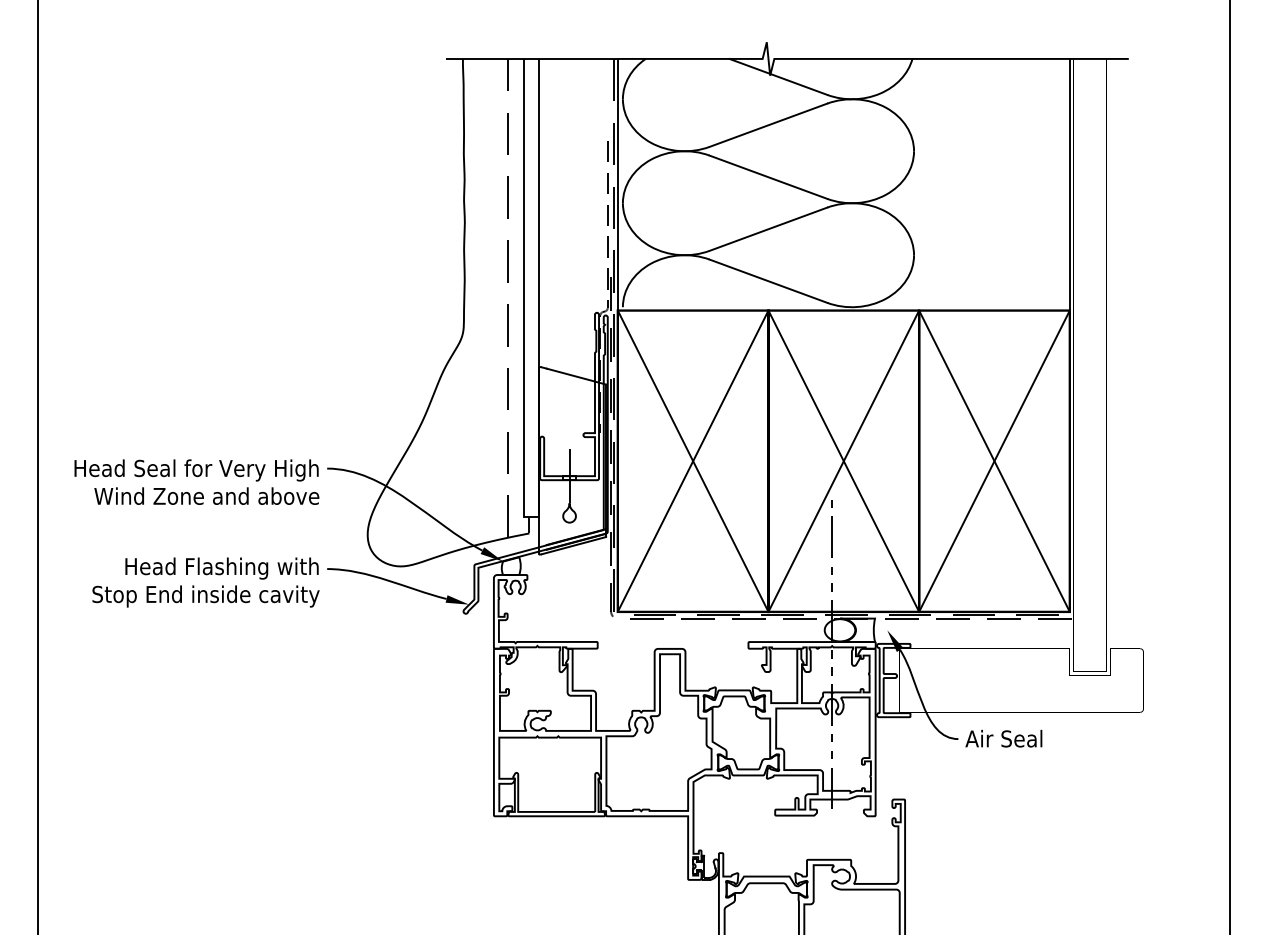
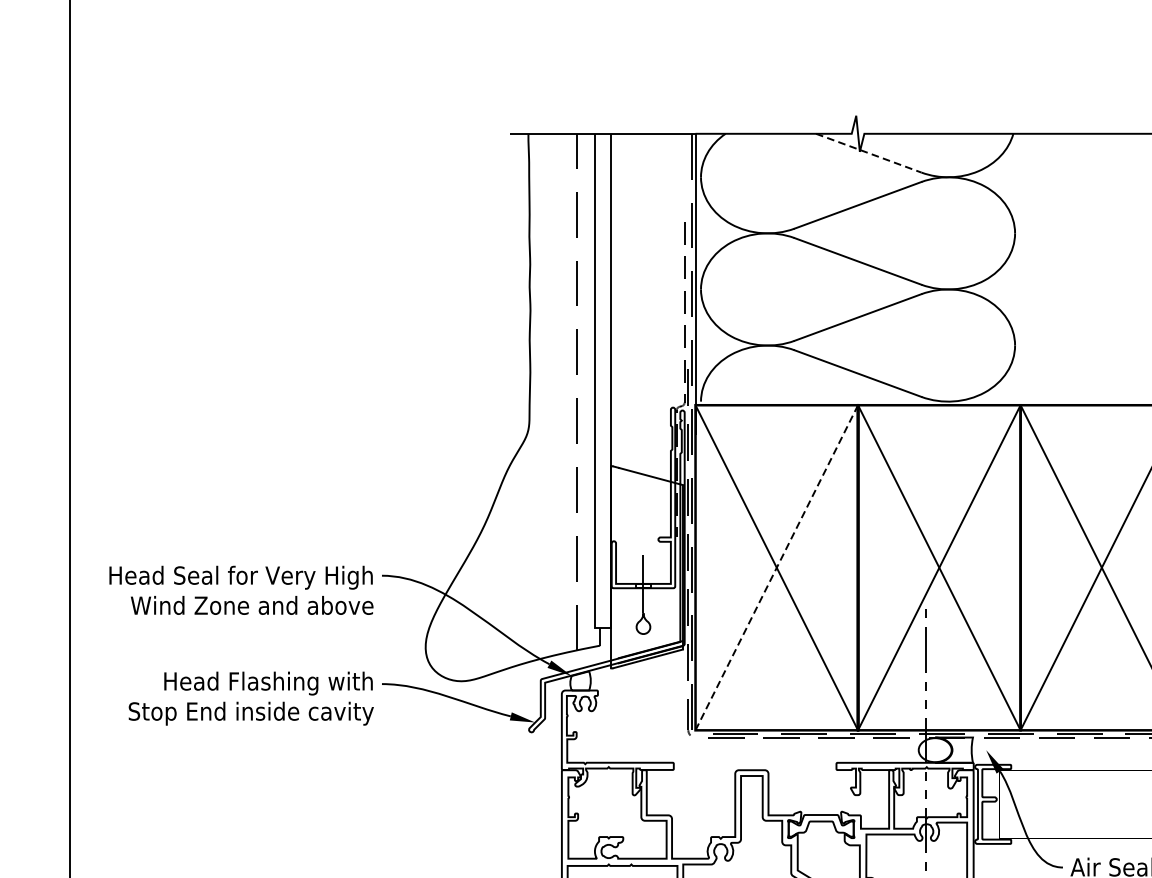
line: (778, 77) -> (868, 153), solid -> dashed
line: (693, 460) -> (777, 566), solid -> dashed

